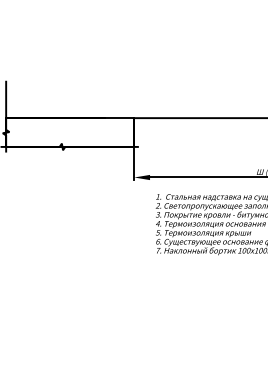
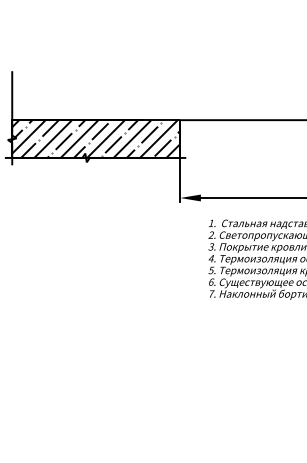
hatch: (70, 132) -> (96, 138), added

